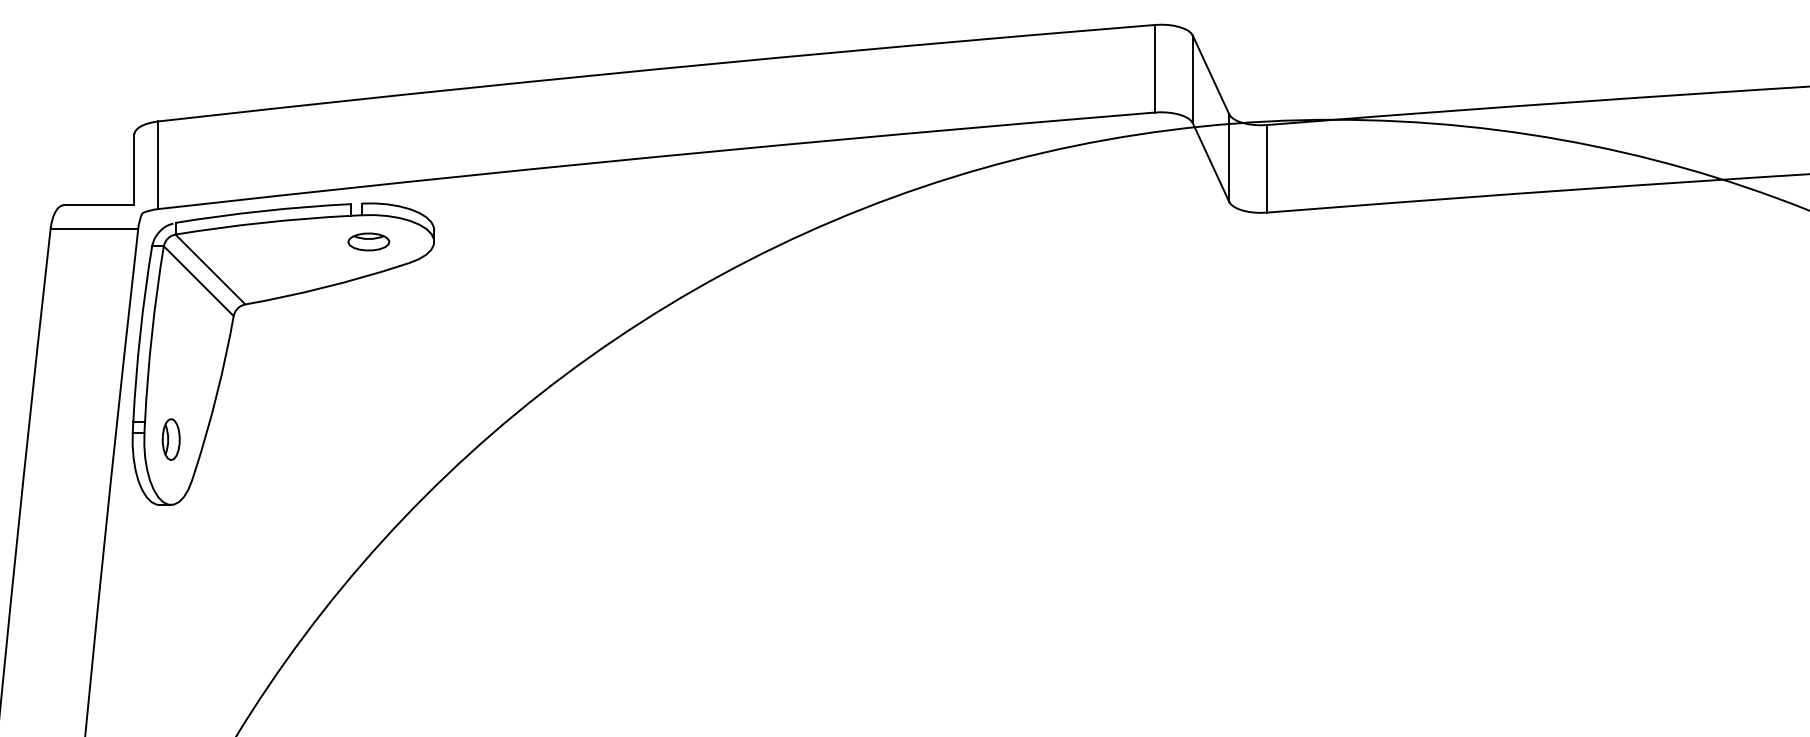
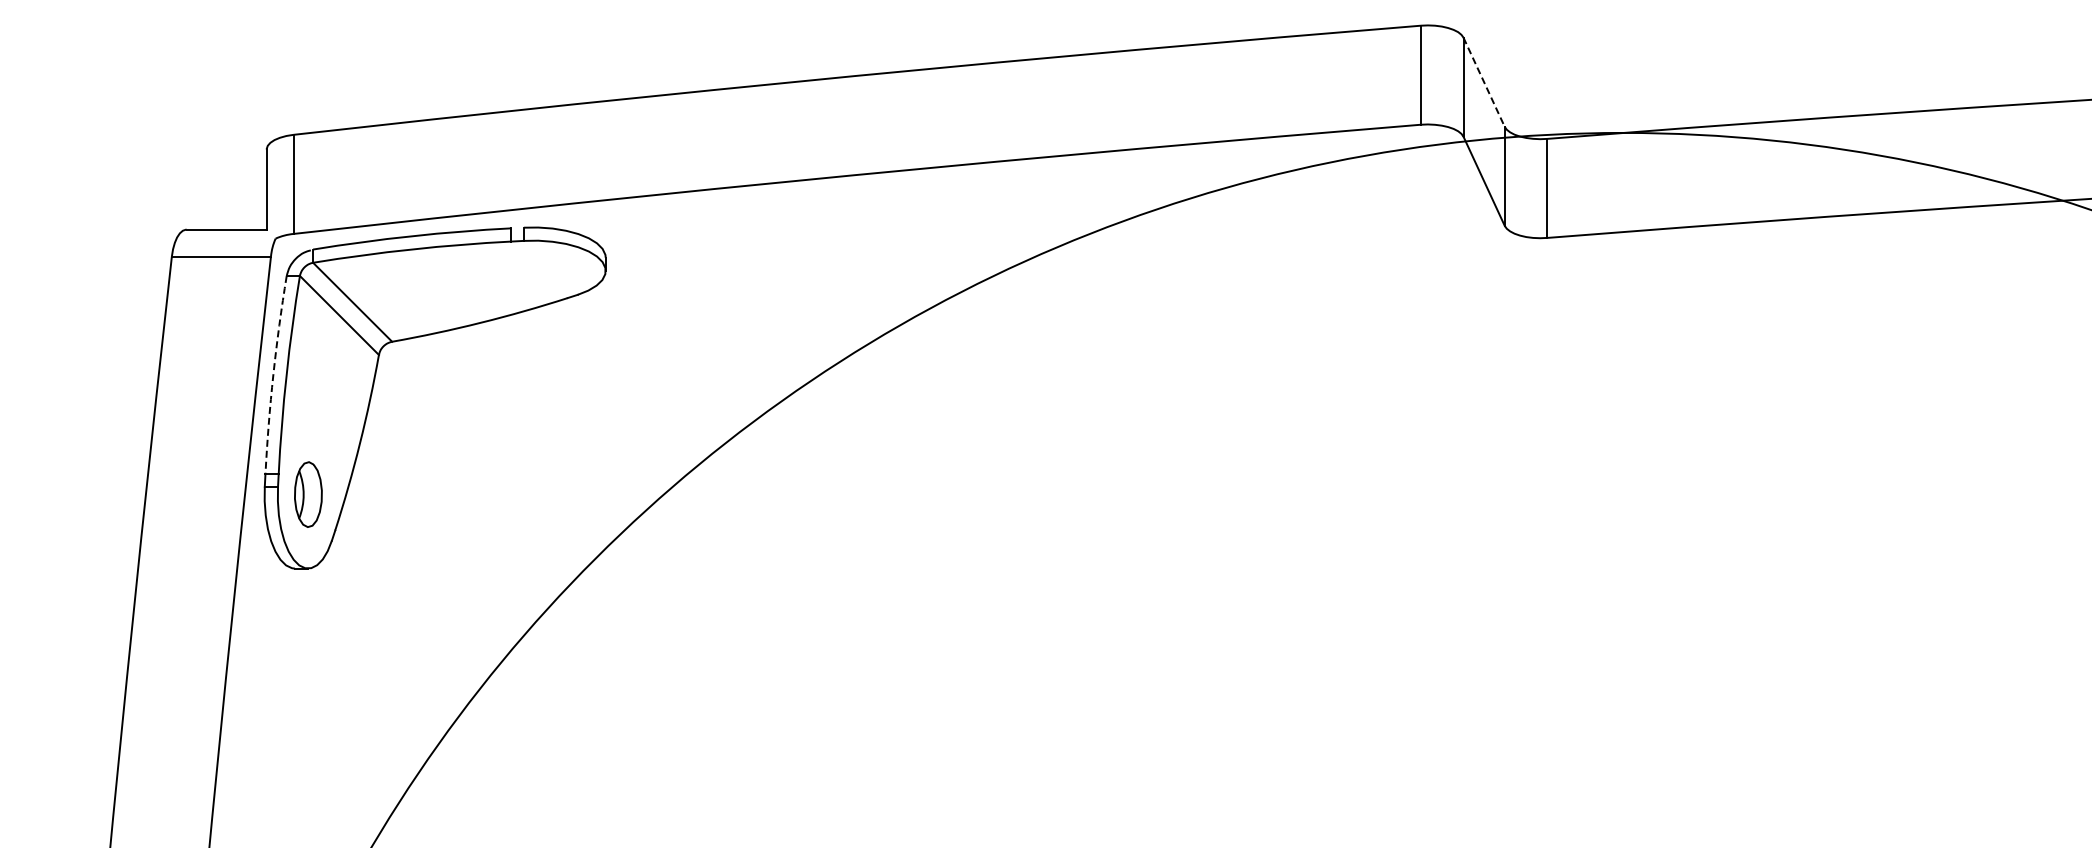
line: (1211, 75) -> (1484, 82), solid -> dashed
part: (368, 241) -> (531, 270), removed
arc: (140, 333) -> (273, 374), solid -> dashed
part: (170, 439) -> (307, 494), size x1.4

